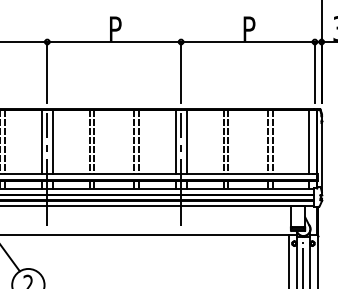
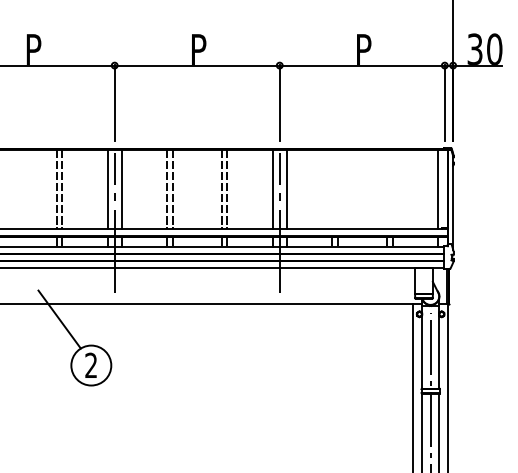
line: (223, 141) -> (332, 188), removed
line: (227, 141) -> (337, 188), removed
line: (267, 141) -> (386, 188), removed
line: (272, 141) -> (392, 188), removed

